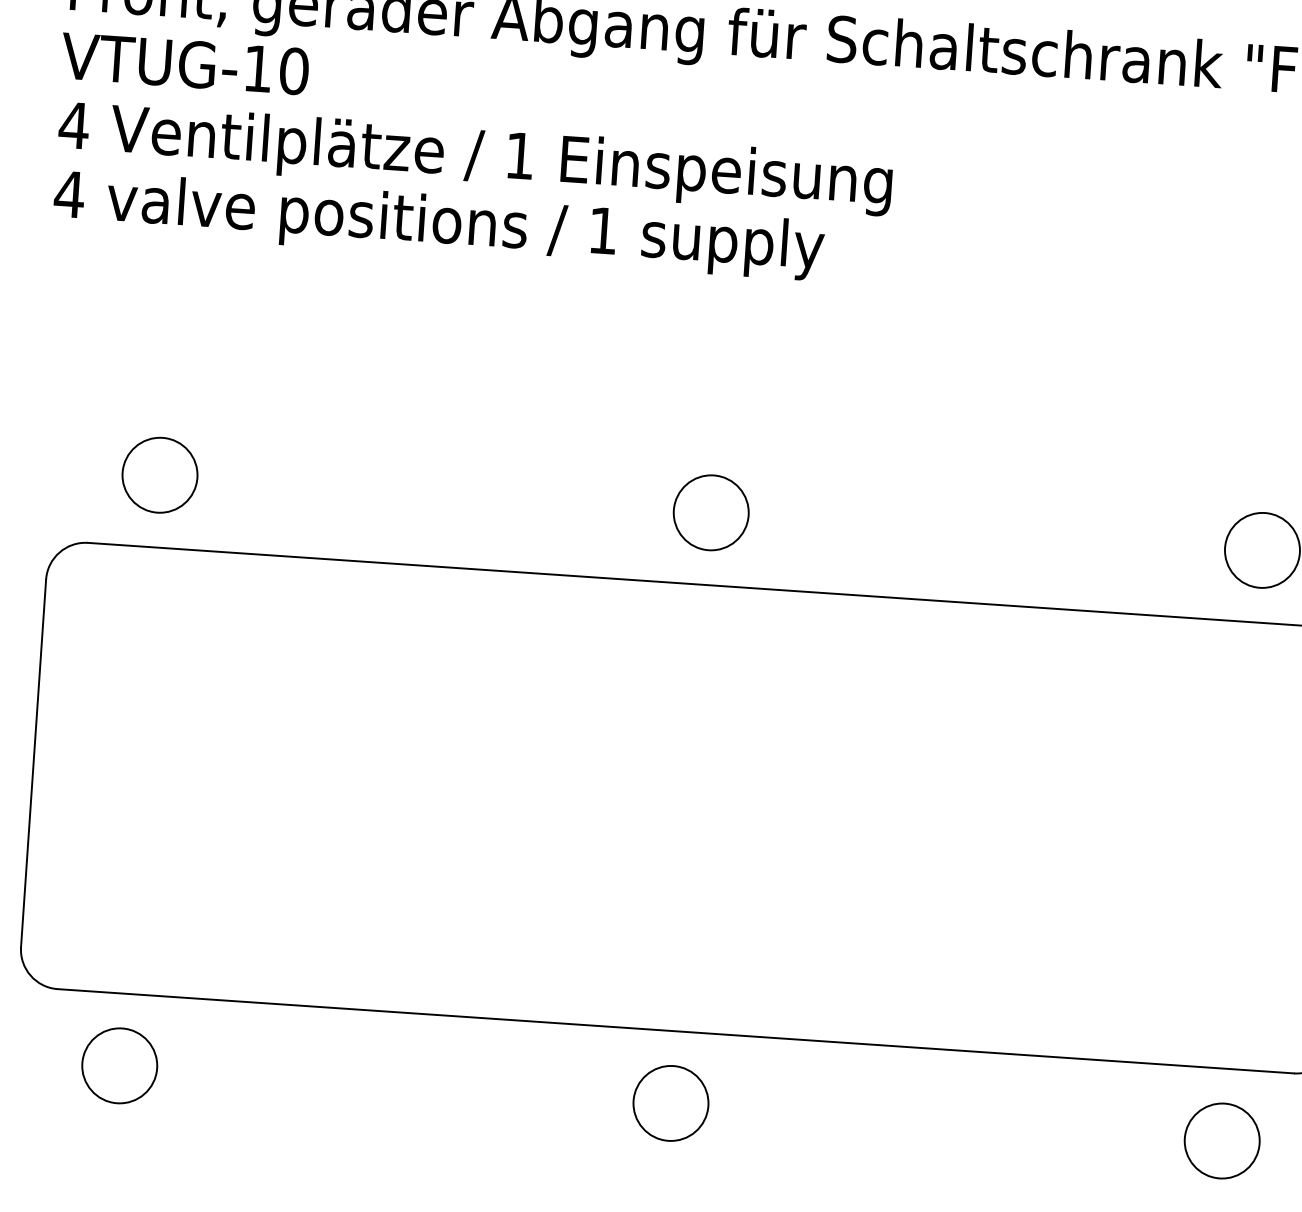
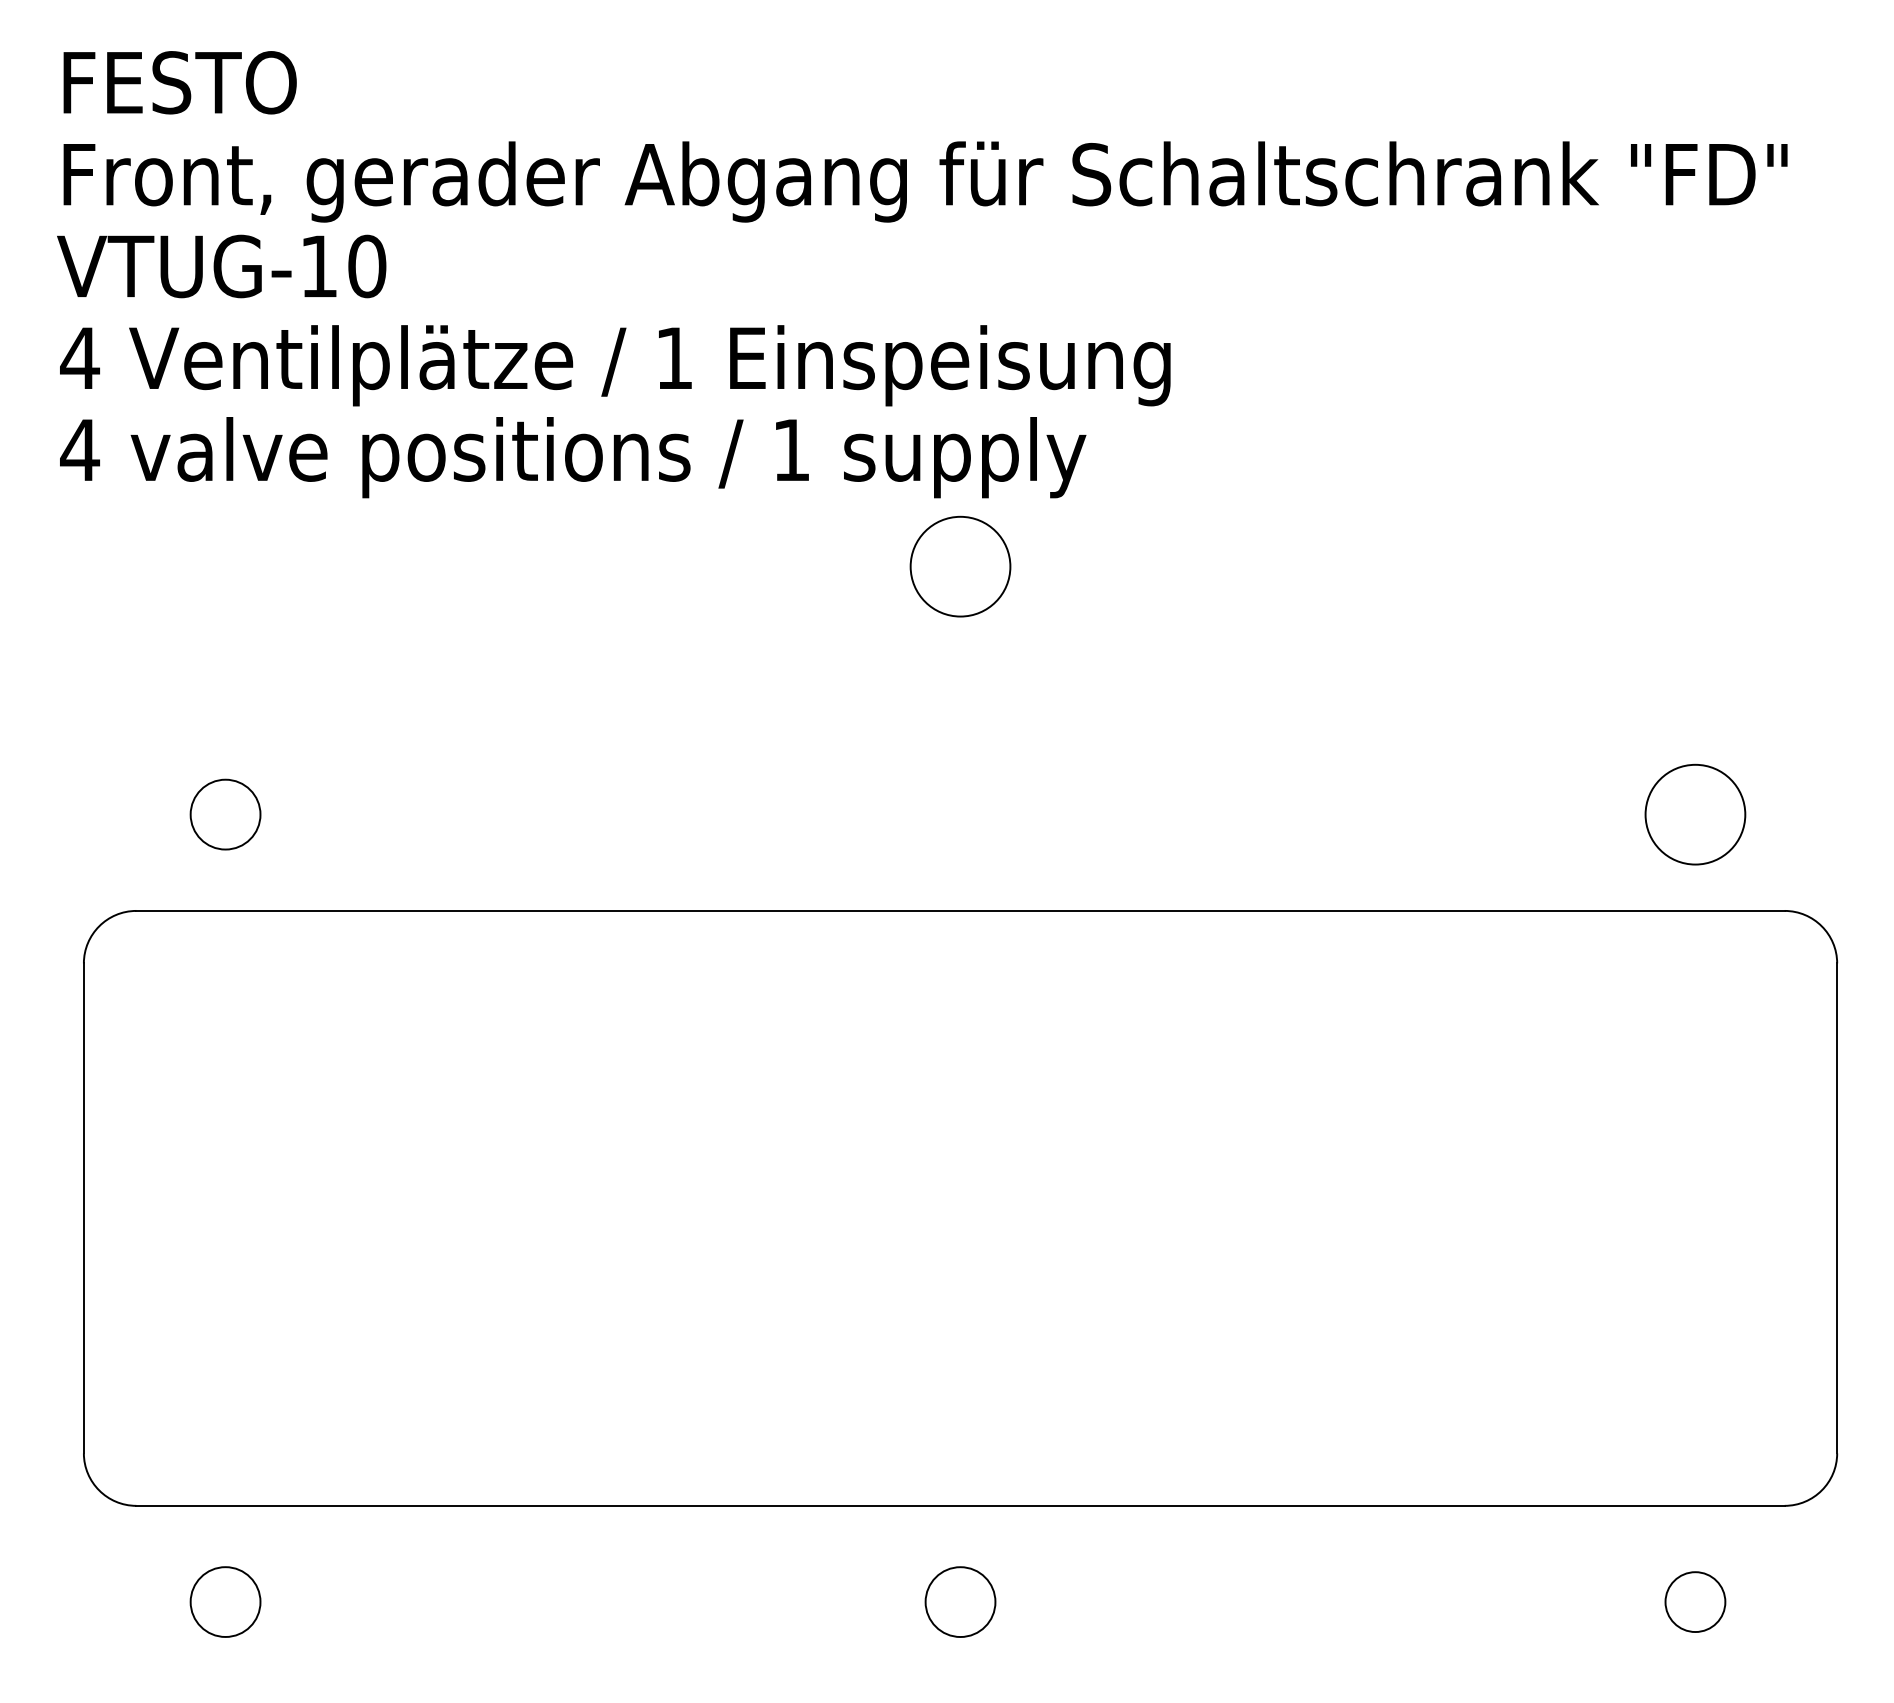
circle: (159, 475) -> (225, 814), size x0.7
circle: (711, 512) -> (960, 566), moved
circle: (119, 1065) -> (225, 1601), size x0.7
circle: (670, 1103) -> (960, 1601), size x0.7
circle: (1222, 1140) -> (1695, 1601), size x0.6

